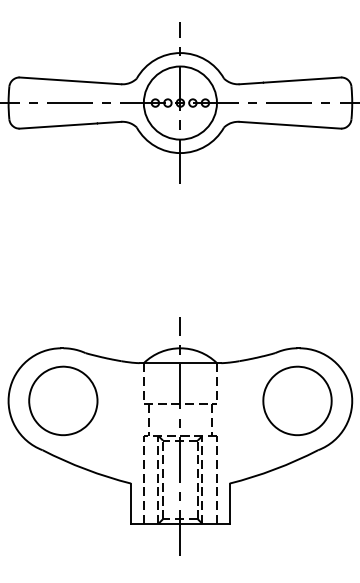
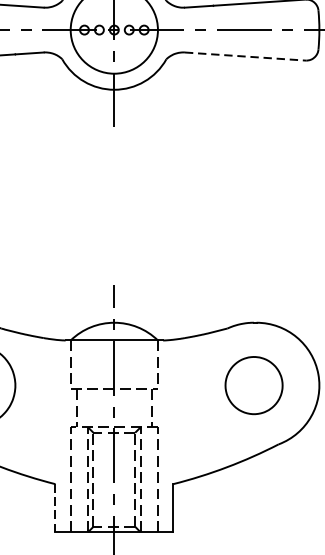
line: (290, 125) -> (245, 56), solid -> dashed
part: (297, 400) -> (254, 385), size x0.7
line: (131, 504) -> (55, 509), solid -> dashed

